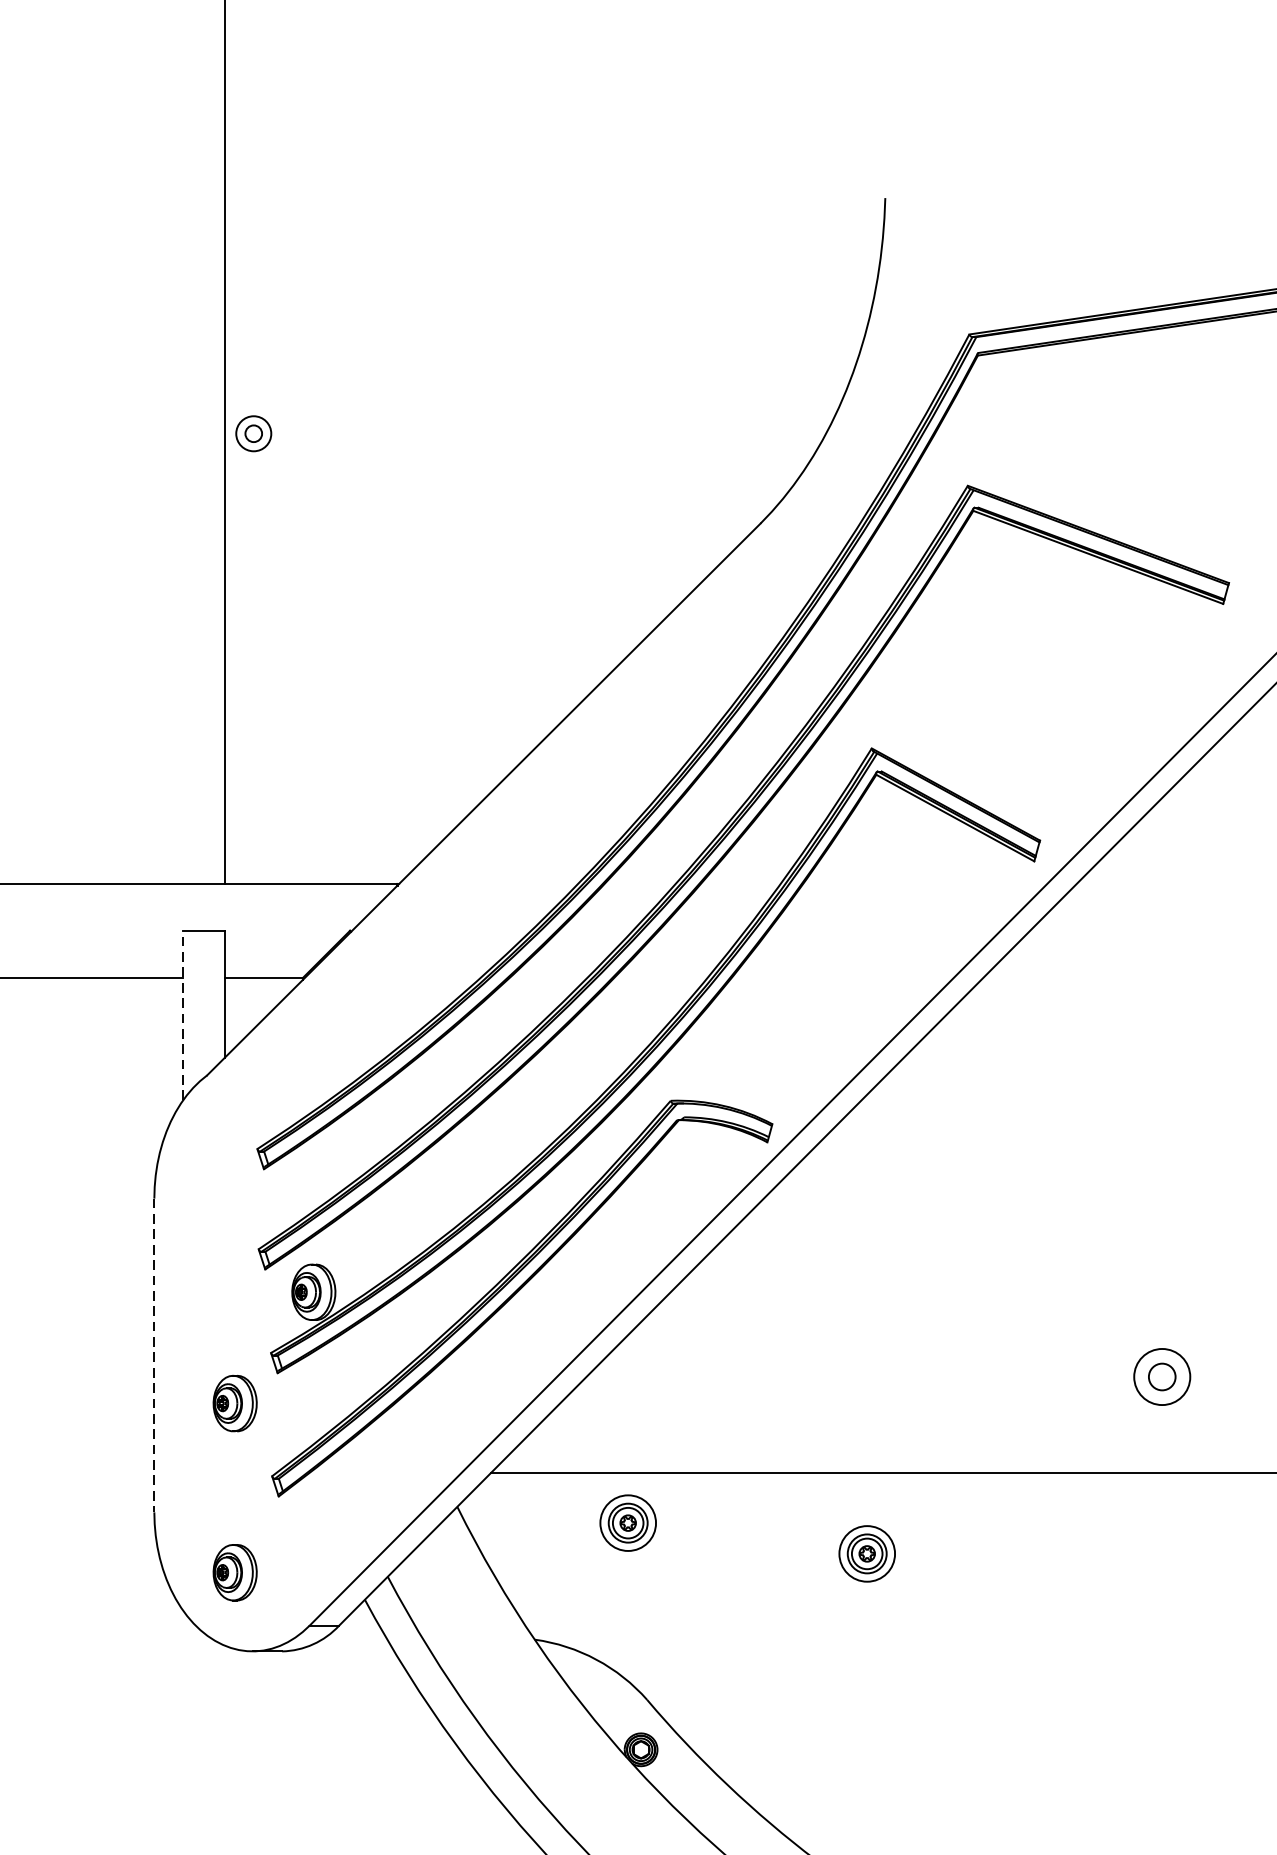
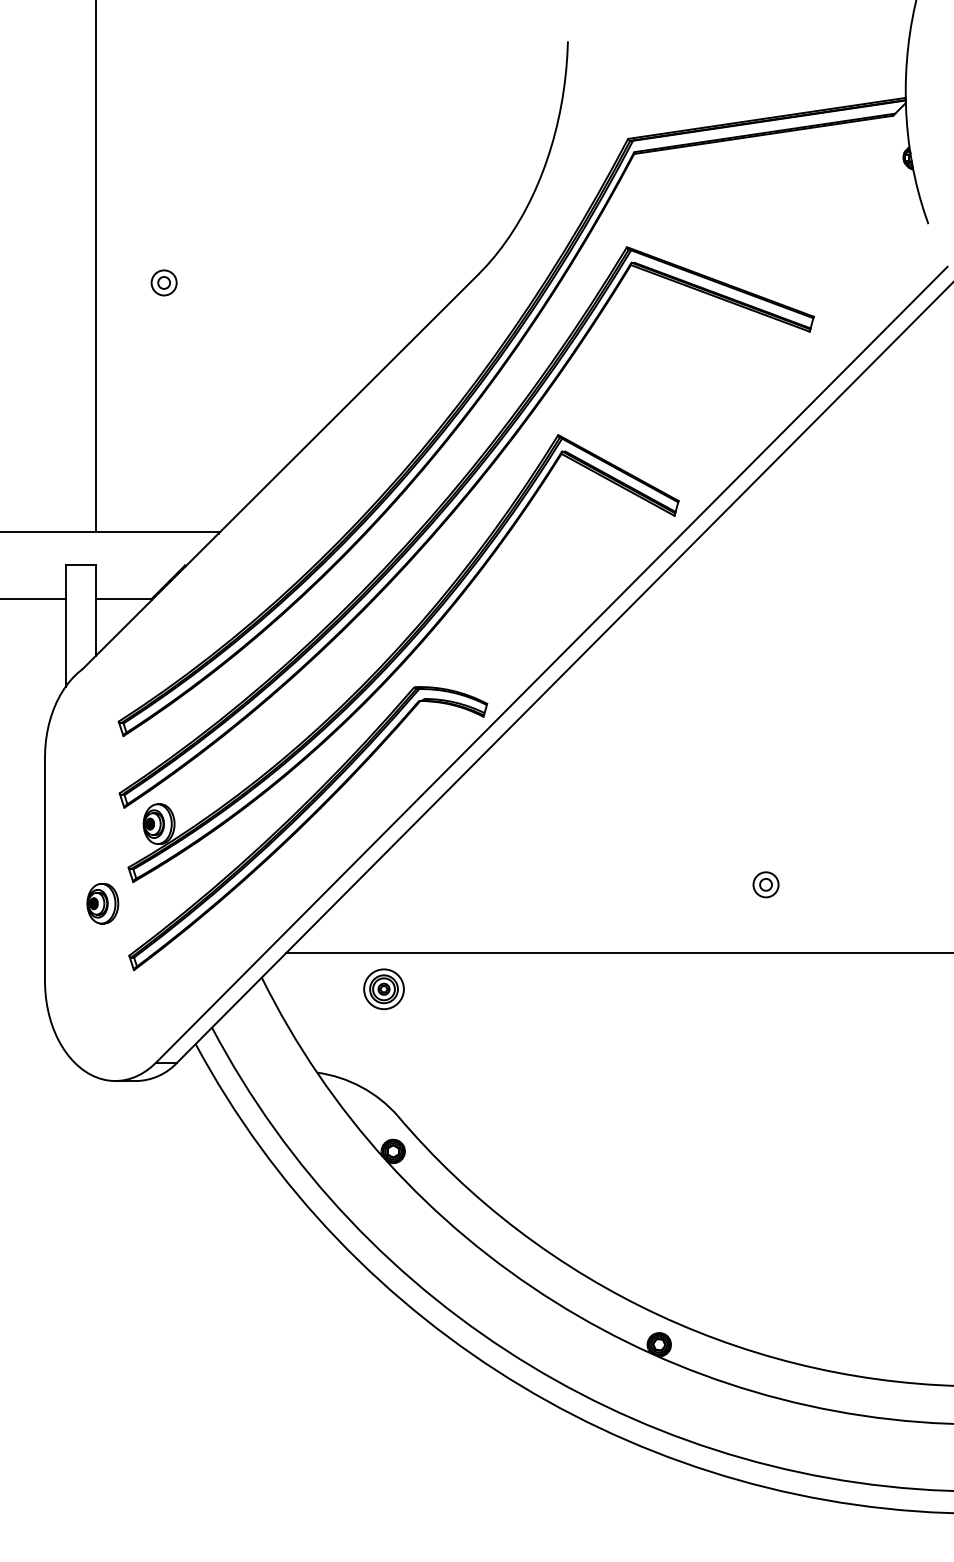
part: (252, 433) -> (163, 282), moved
line: (182, 1016) -> (65, 626), dashed -> solid
line: (155, 1355) -> (45, 869), dashed -> solid
part: (1161, 1376) -> (765, 884), size x0.62
part: (866, 1554) -> (554, 1011), removed
part: (234, 1572) -> (102, 1024), removed

